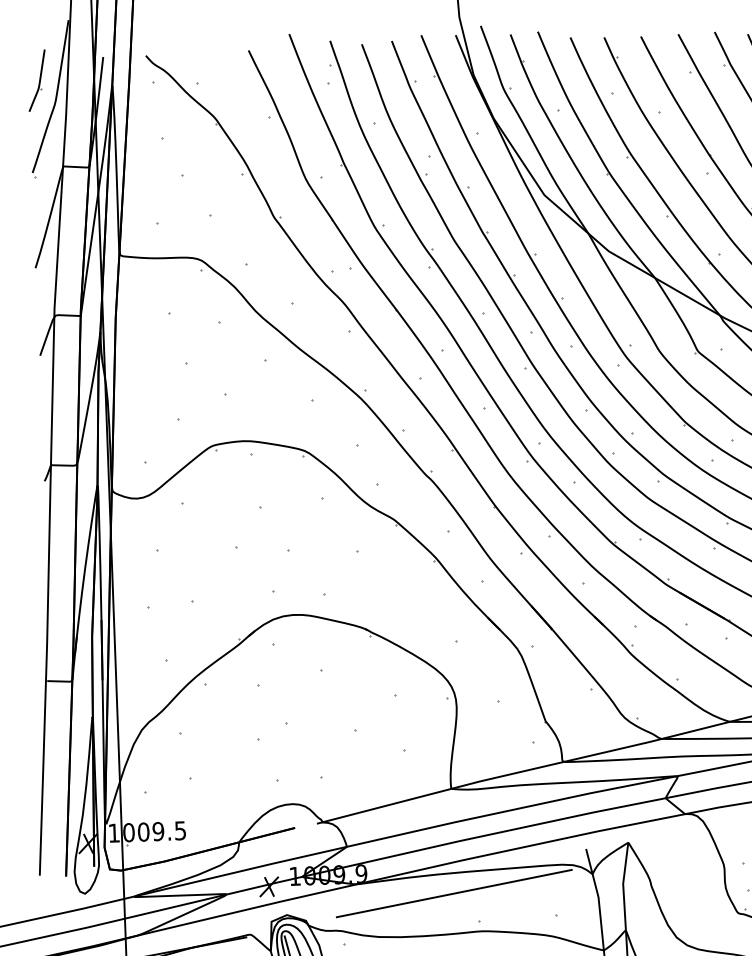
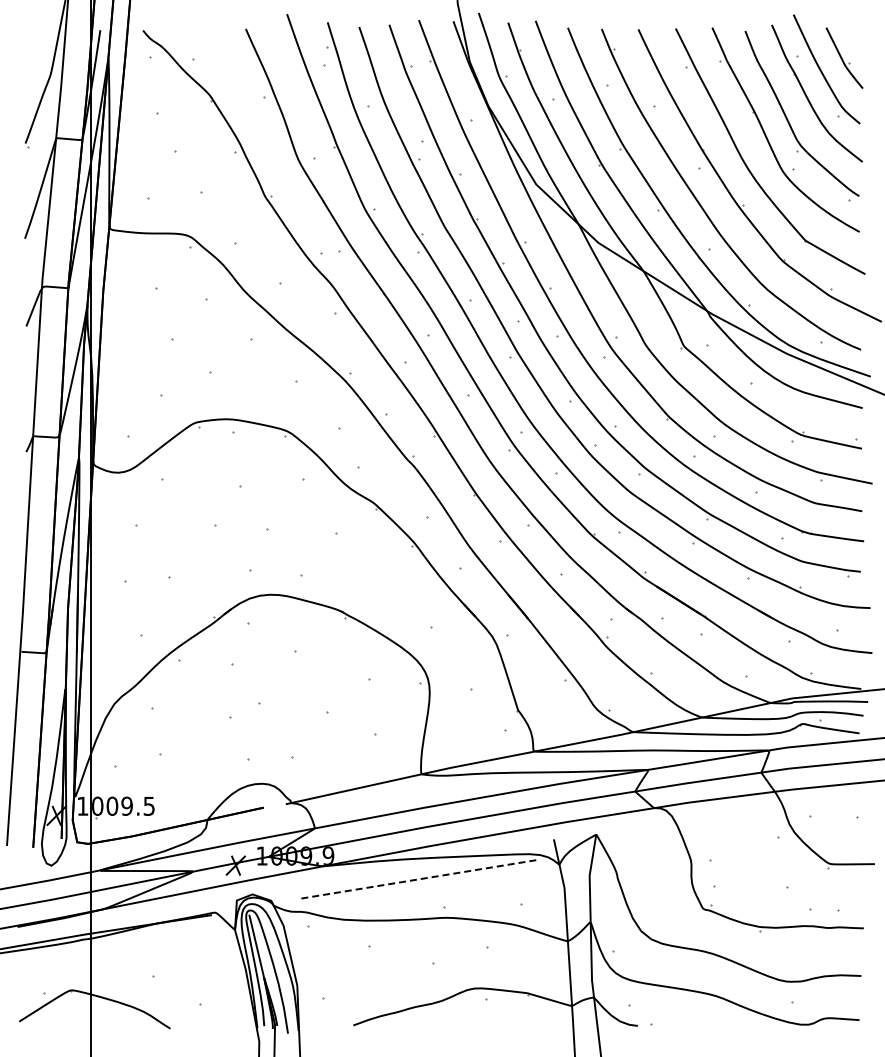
part: (36, 80) -> (32, 51), removed
line: (454, 894) -> (420, 879), solid -> dashed

